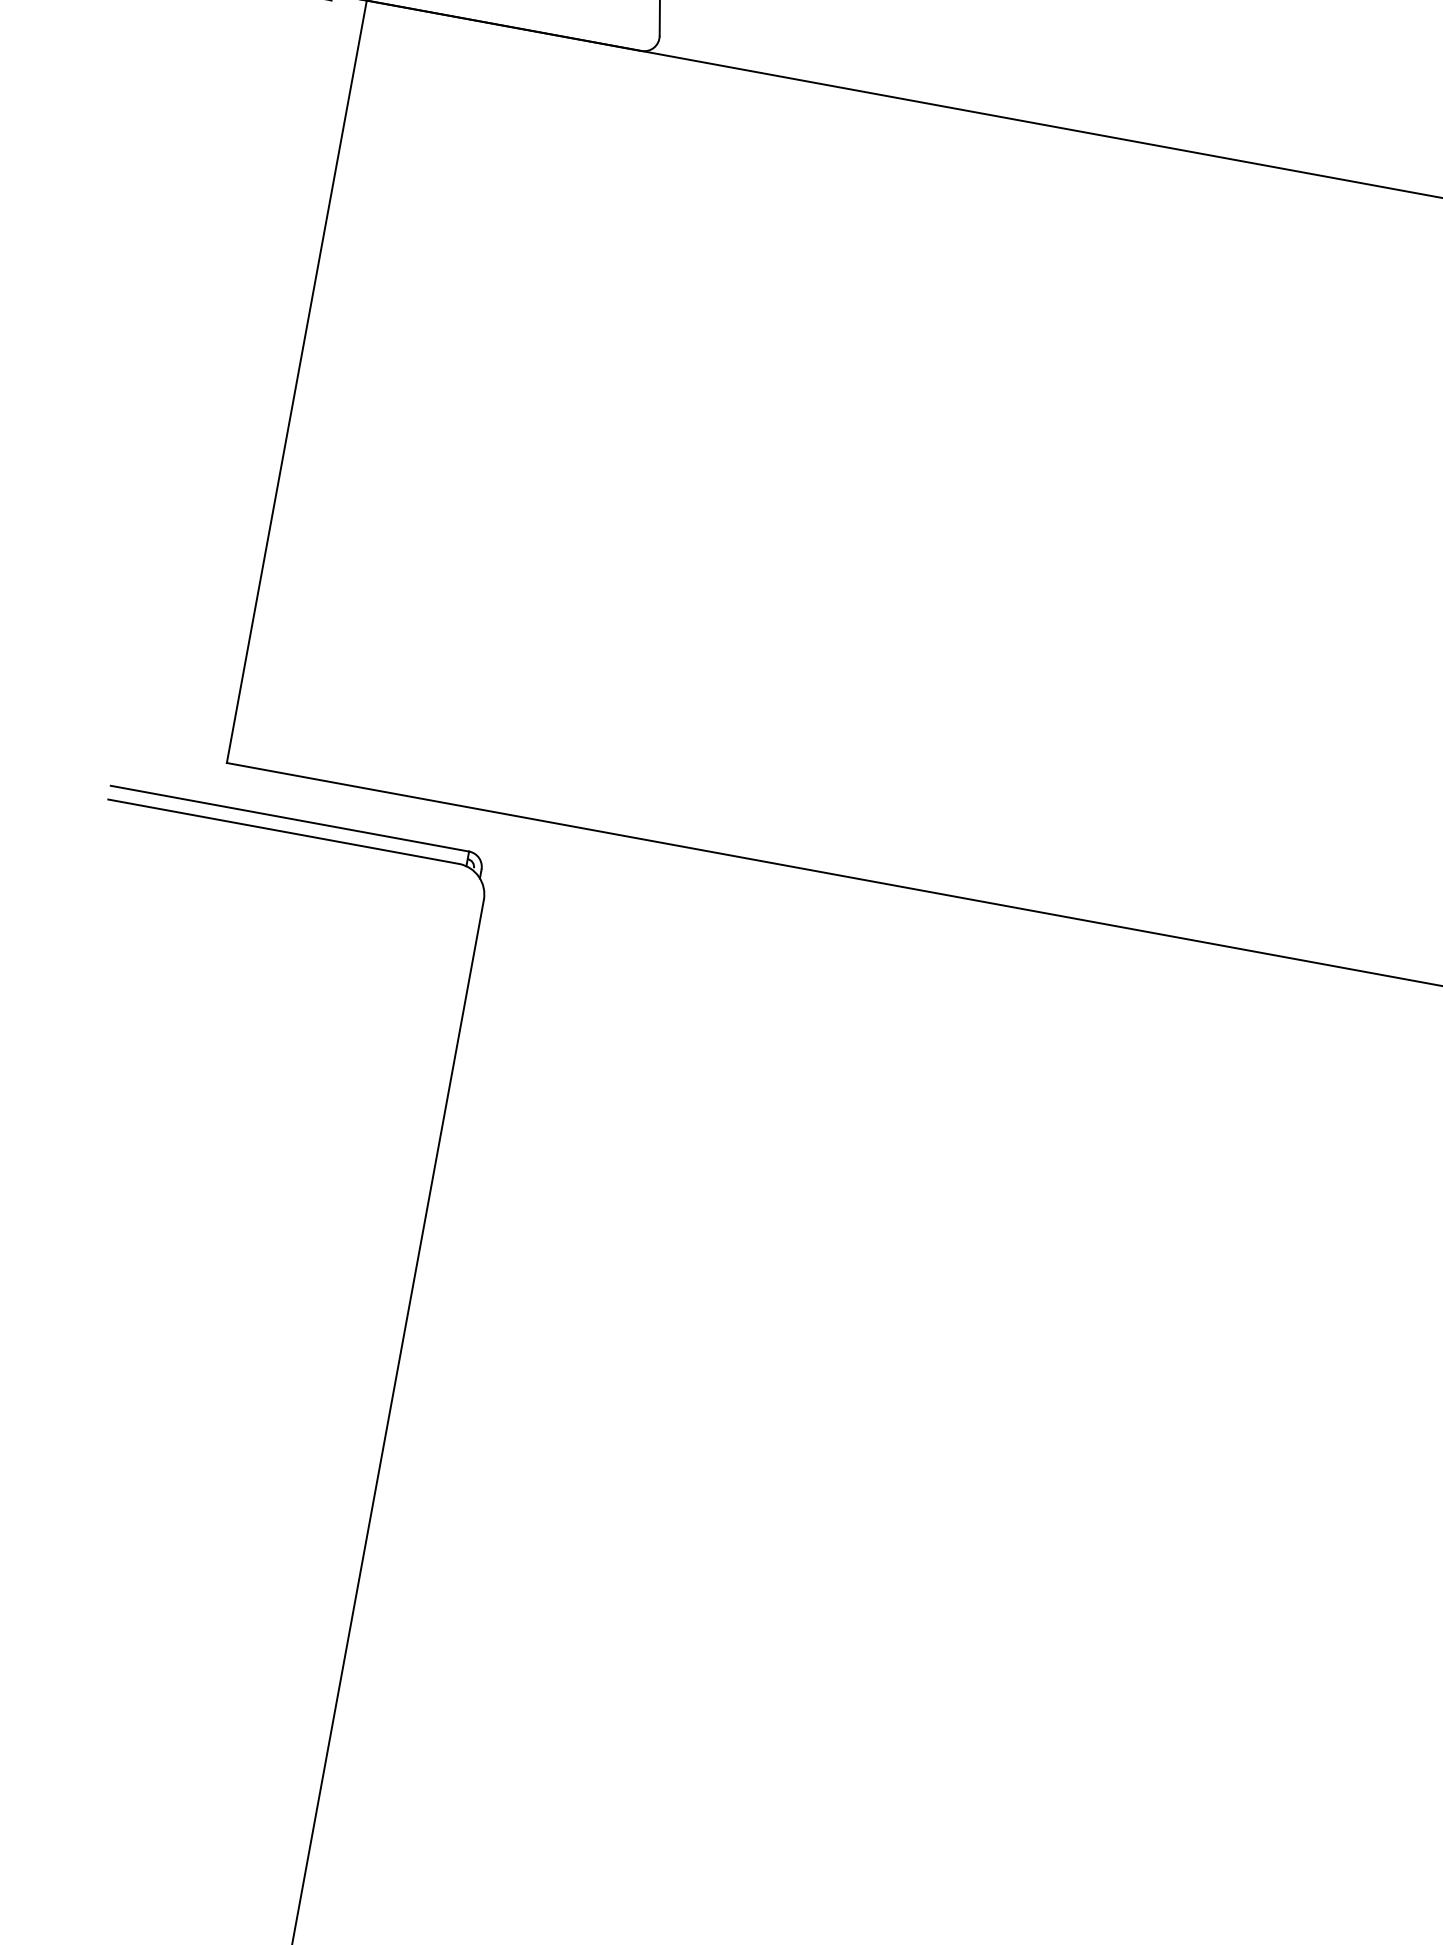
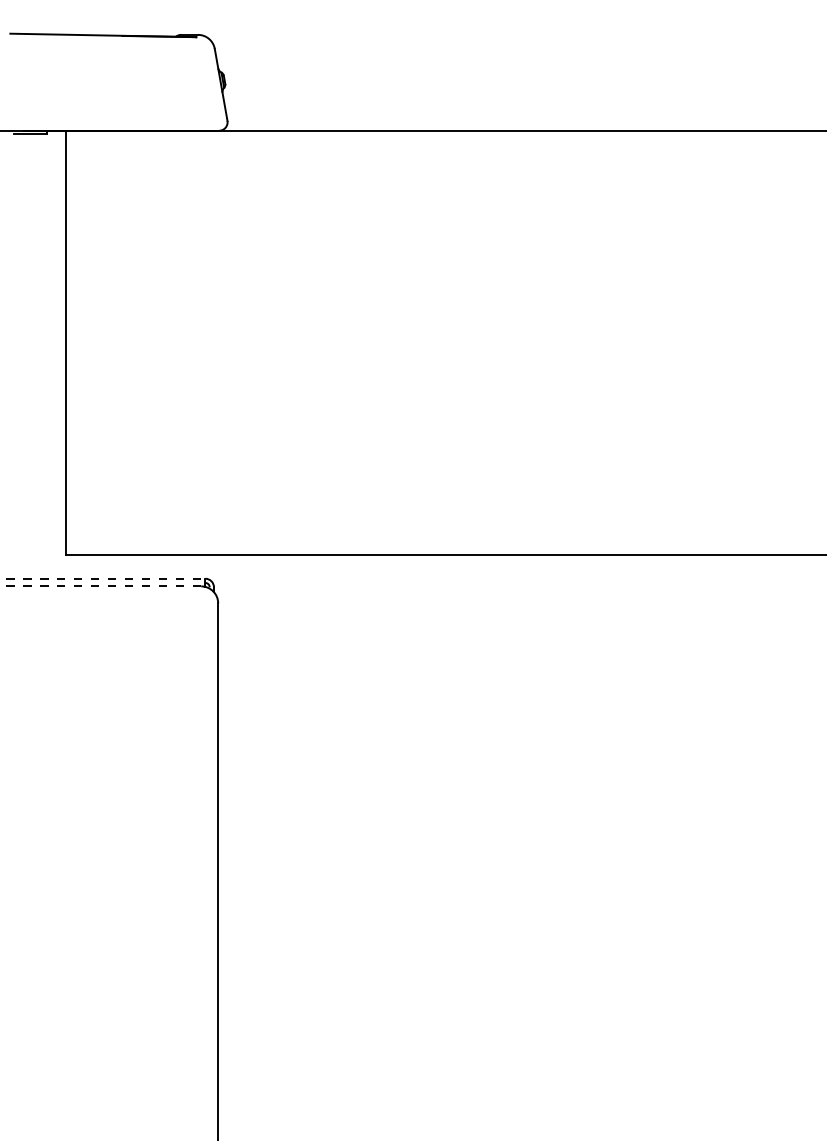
line: (289, 818) -> (105, 578), solid -> dashed
line: (283, 831) -> (103, 586), solid -> dashed

